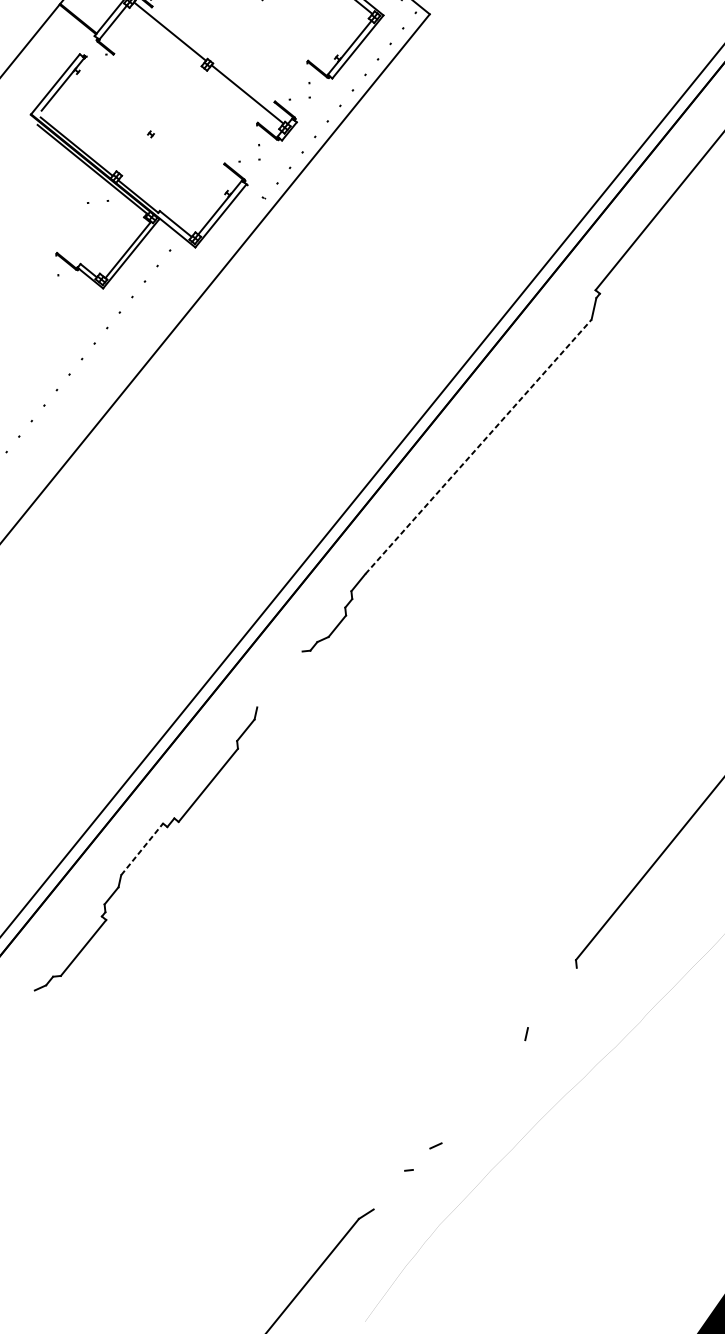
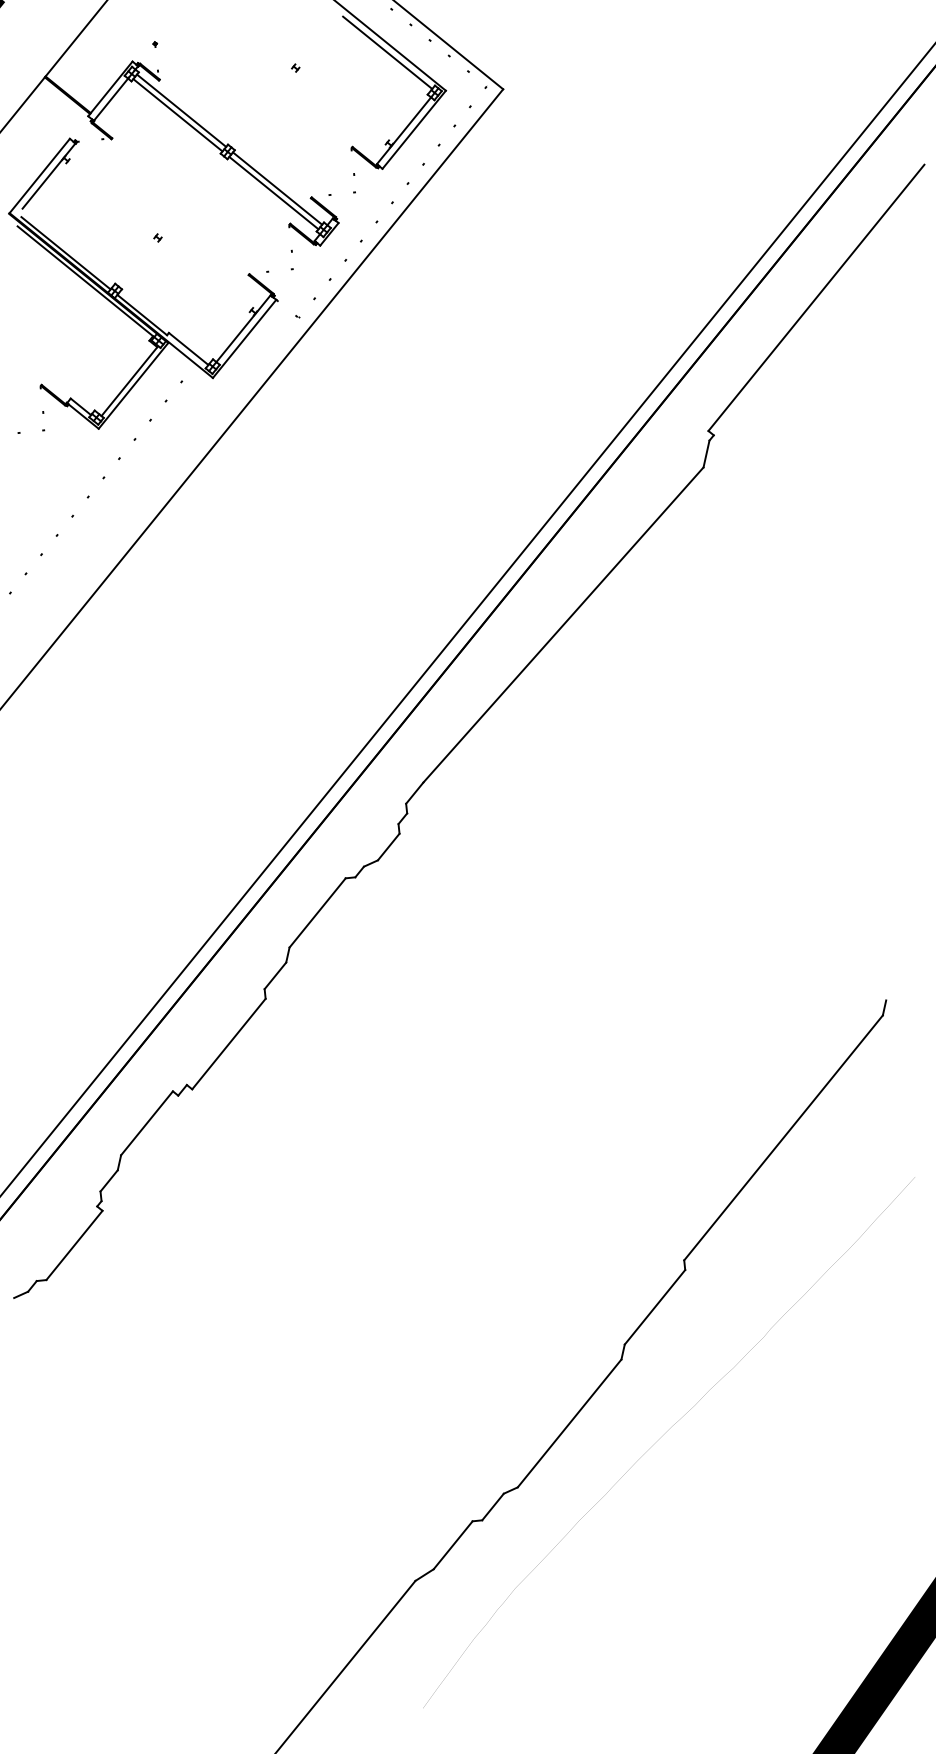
line: (166, 35) -> (177, 115), added
line: (244, 97) -> (273, 192), added
line: (107, 201) -> (42, 431), moved
line: (478, 446) -> (563, 624), dashed -> solid
line: (279, 679) -> (317, 912), added
line: (142, 848) -> (147, 1122), dashed -> solid
line: (551, 998) -> (654, 1307), added
line: (483, 1091) -> (569, 1423), added
line: (421, 1158) -> (492, 1506), added
line: (388, 1190) -> (452, 1545), added

